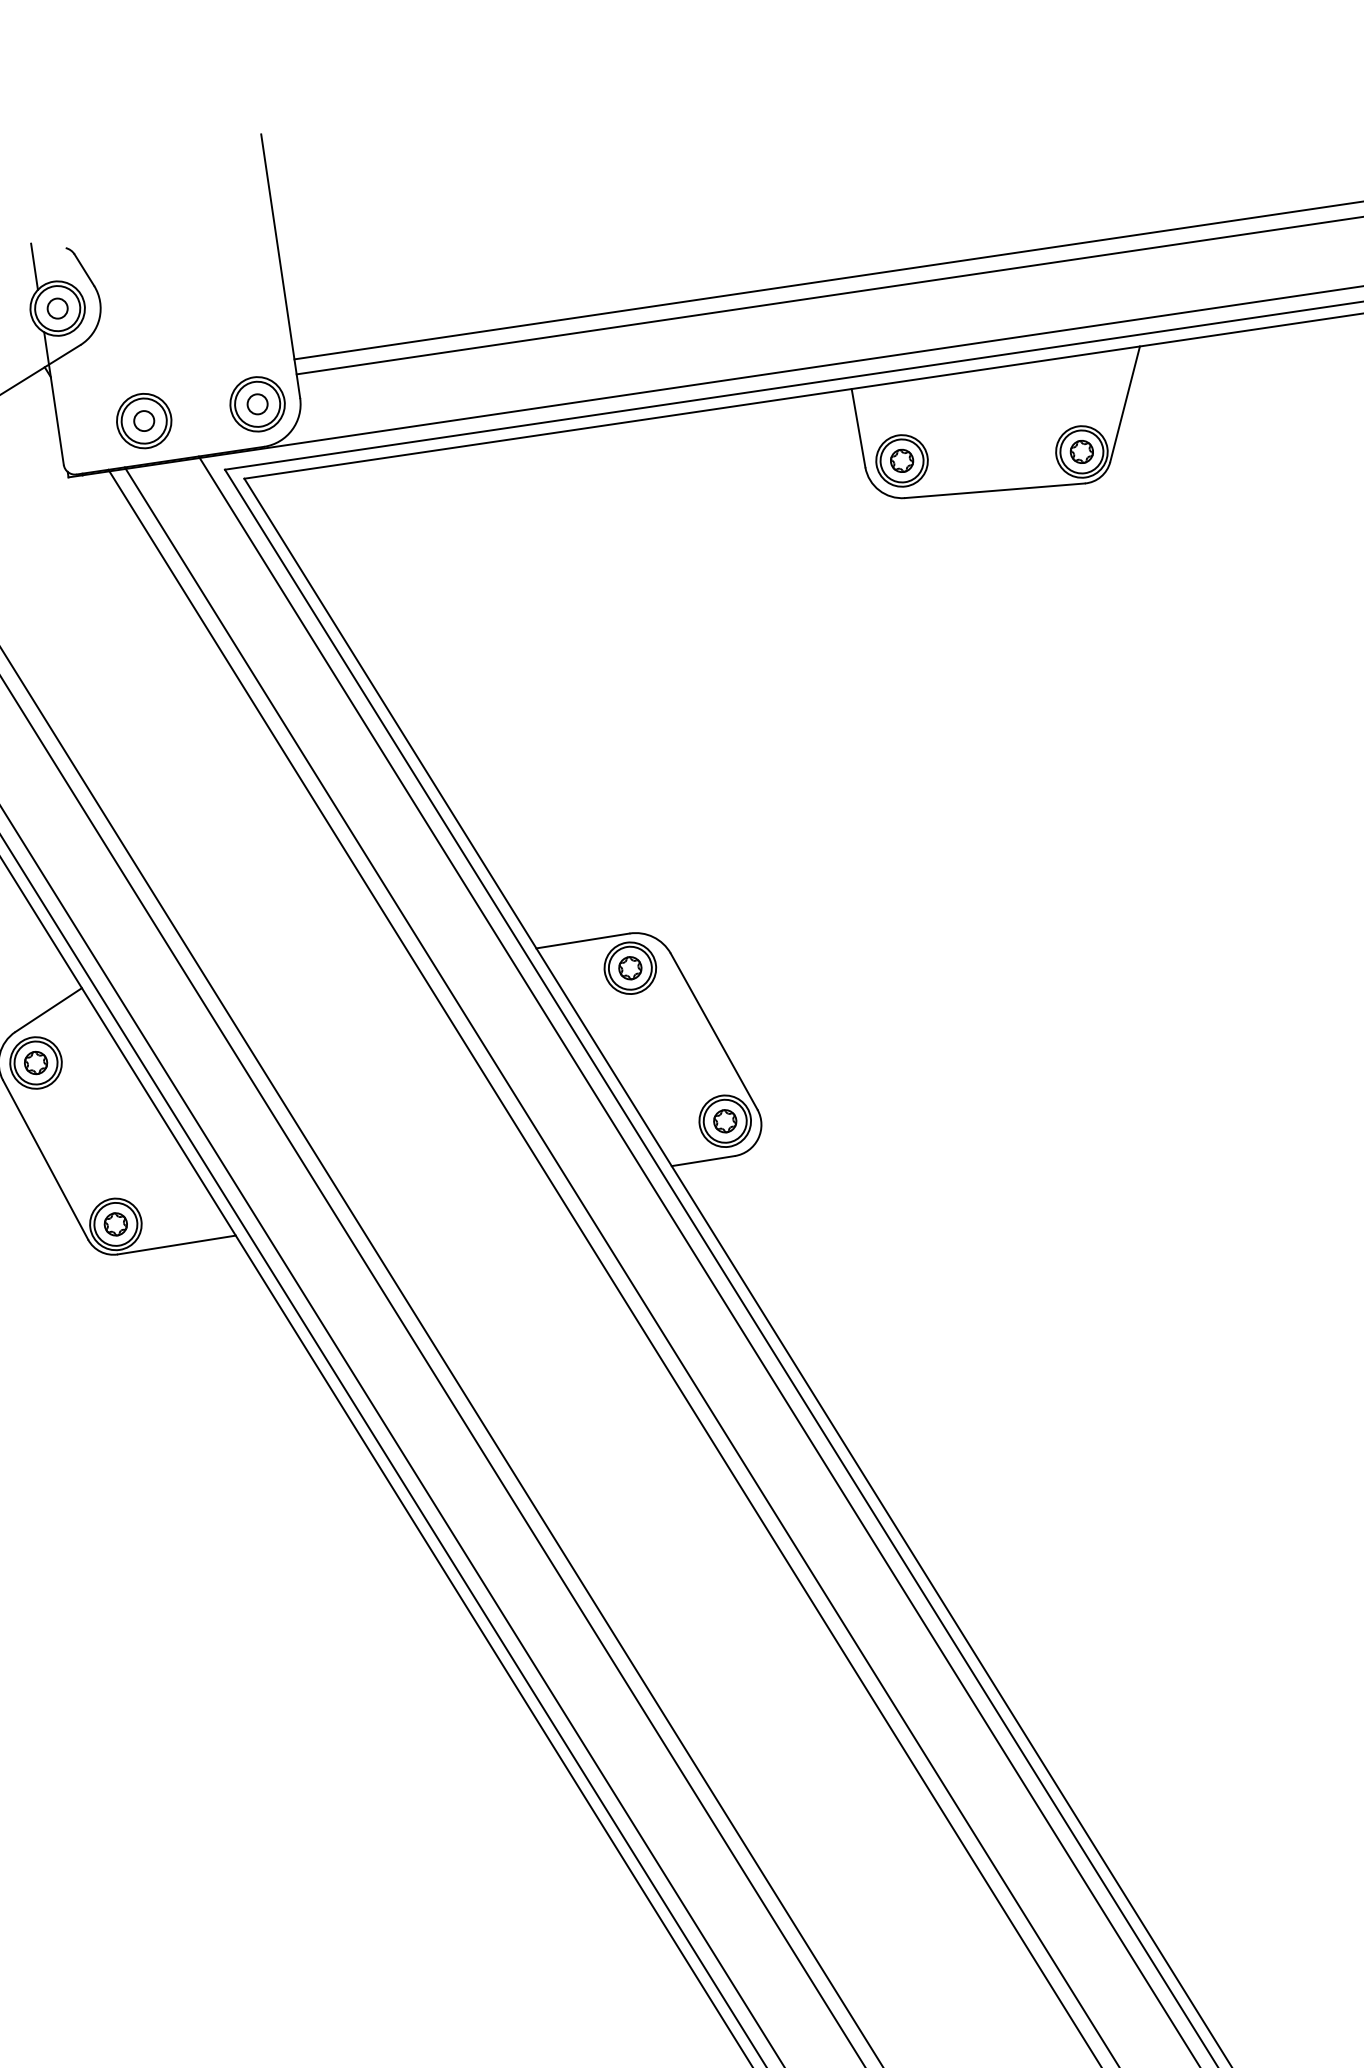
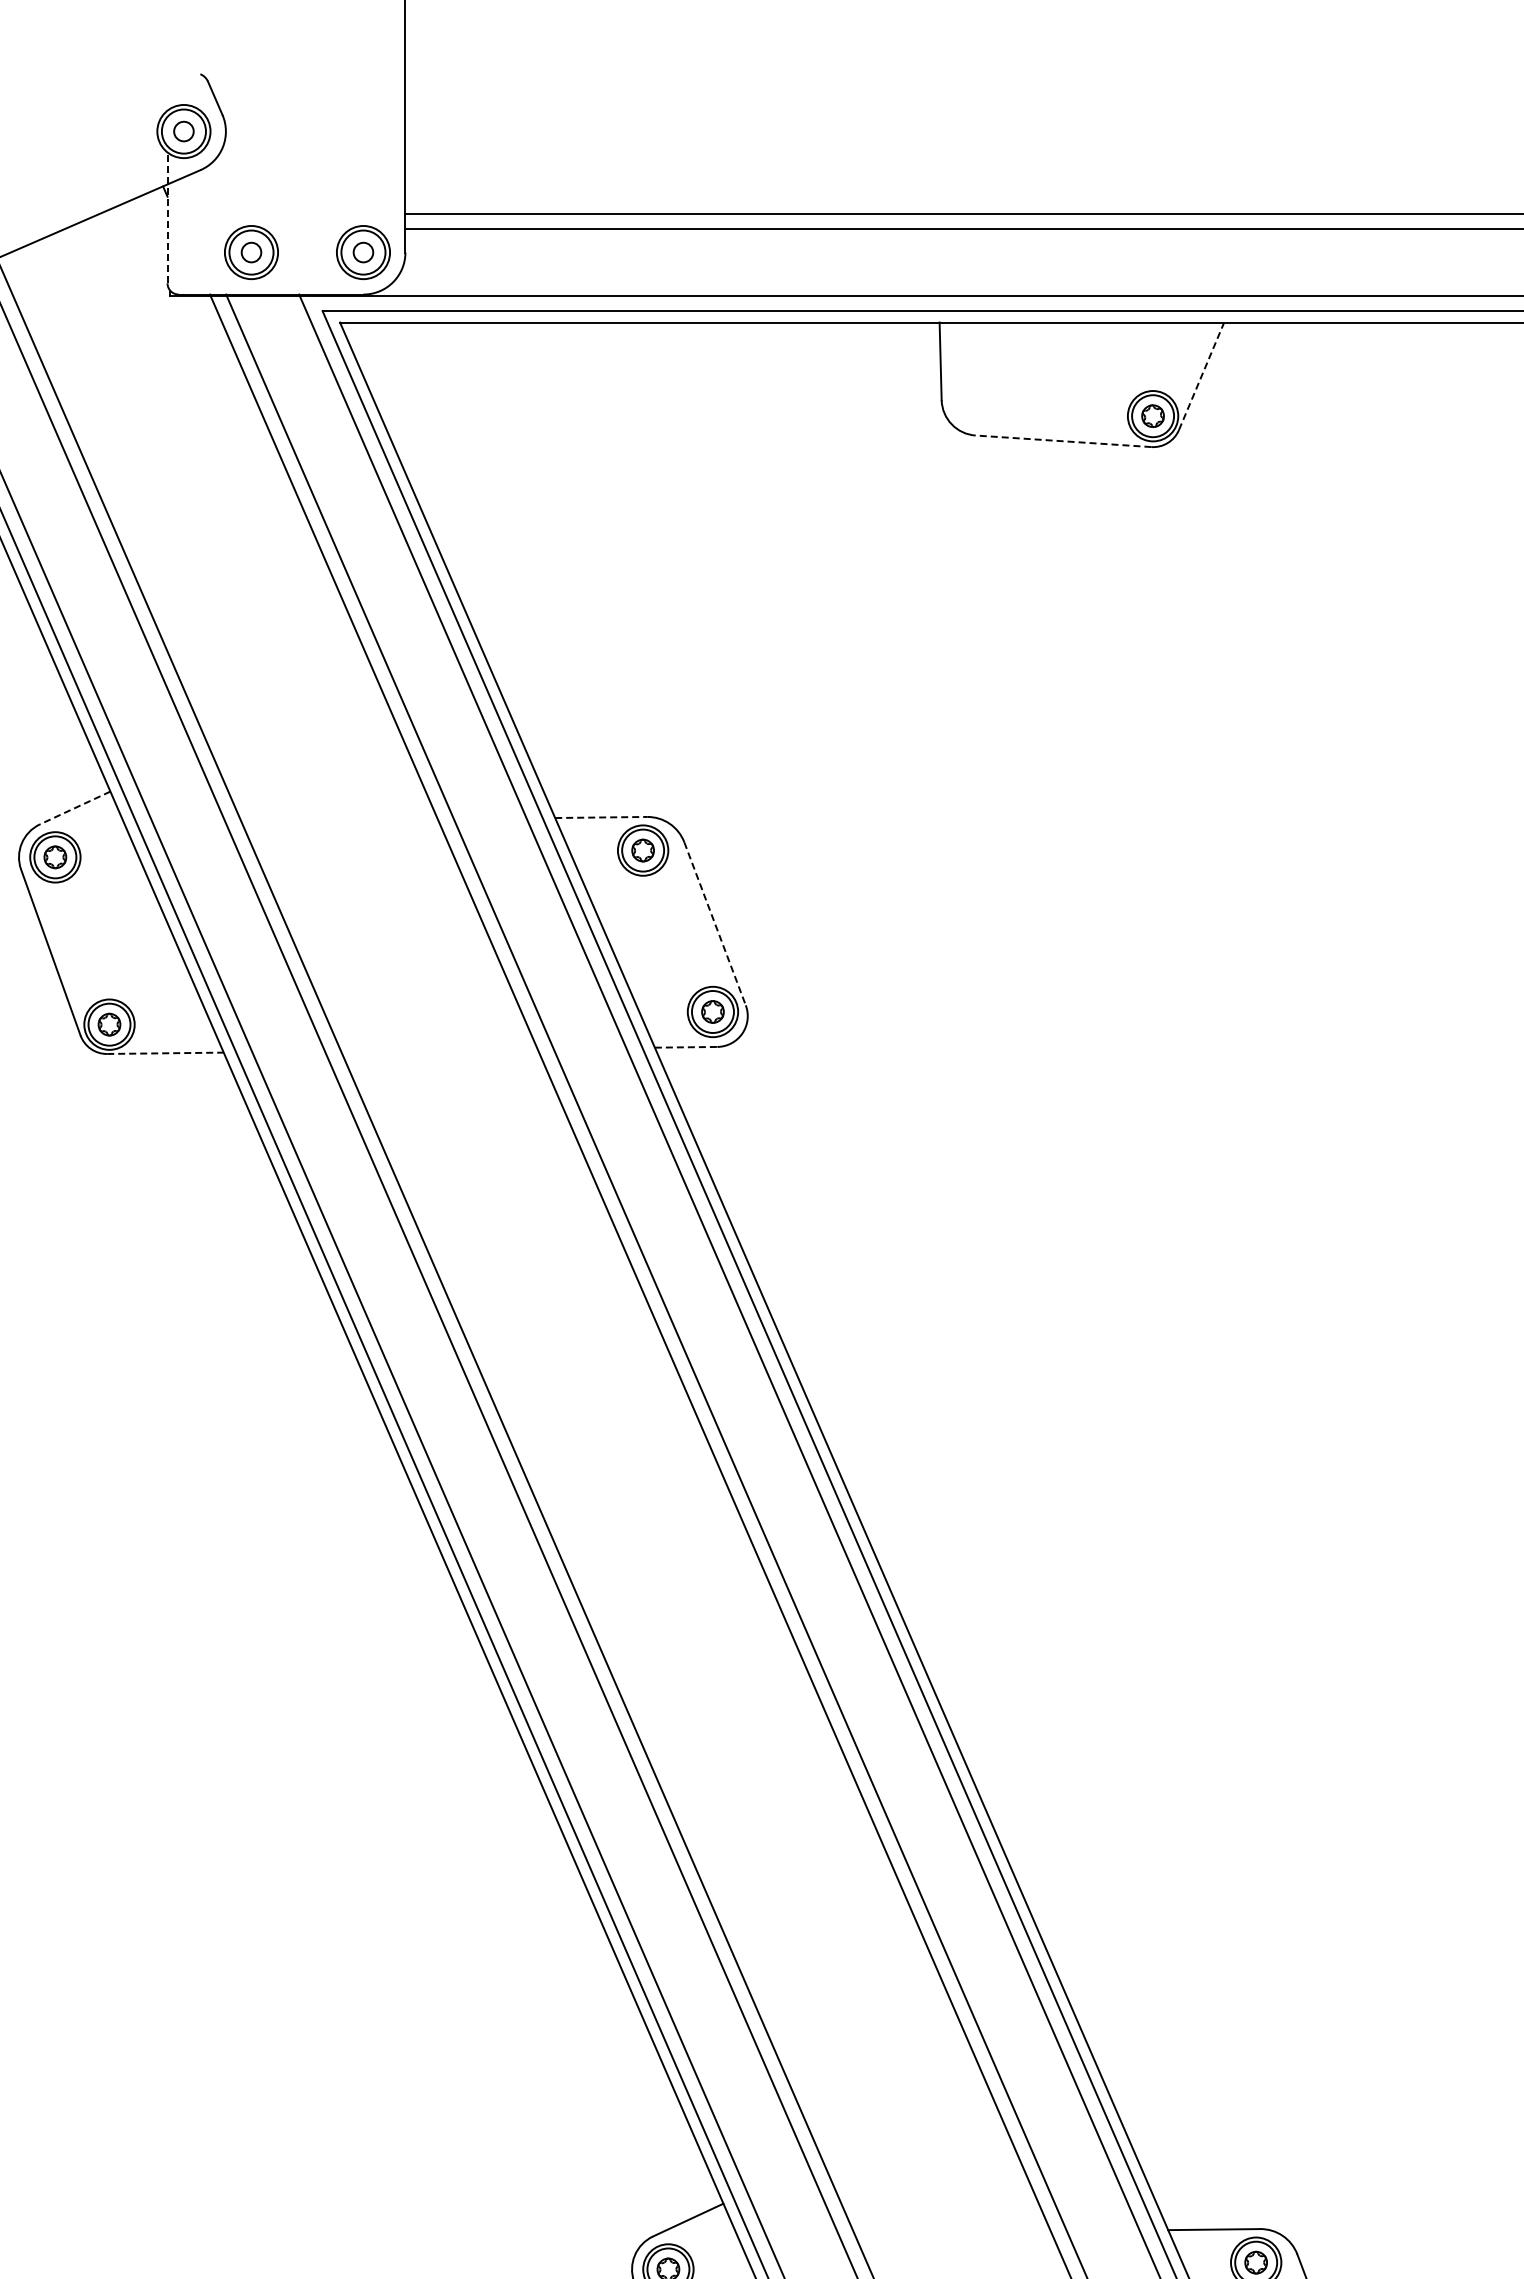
line: (34, 266) -> (167, 87), removed
line: (53, 398) -> (167, 217), solid -> dashed
line: (1124, 403) -> (1201, 375), solid -> dashed
part: (902, 461) -> (978, 399), removed
line: (994, 490) -> (1063, 441), solid -> dashed
line: (583, 940) -> (601, 817), solid -> dashed
line: (48, 1009) -> (75, 807), solid -> dashed
line: (714, 1032) -> (715, 924), solid -> dashed
line: (703, 1161) -> (686, 1047), solid -> dashed
line: (176, 1245) -> (165, 1053), solid -> dashed

